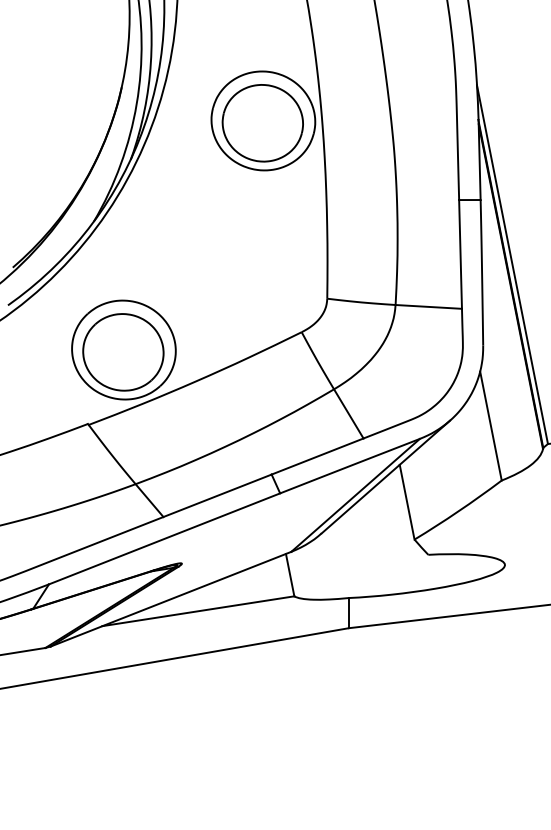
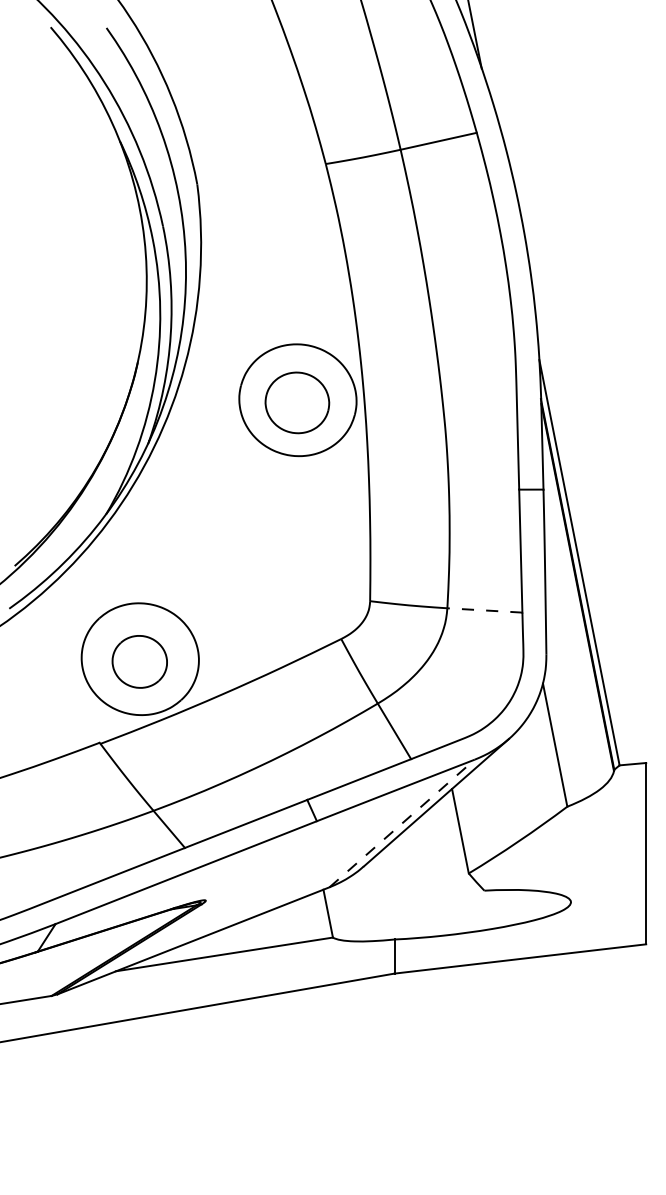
part: (262, 122) -> (297, 402), size x0.7
line: (428, 306) -> (484, 610), solid -> dashed
part: (123, 352) -> (139, 661), size x0.6
line: (355, 495) -> (402, 823), solid -> dashed

